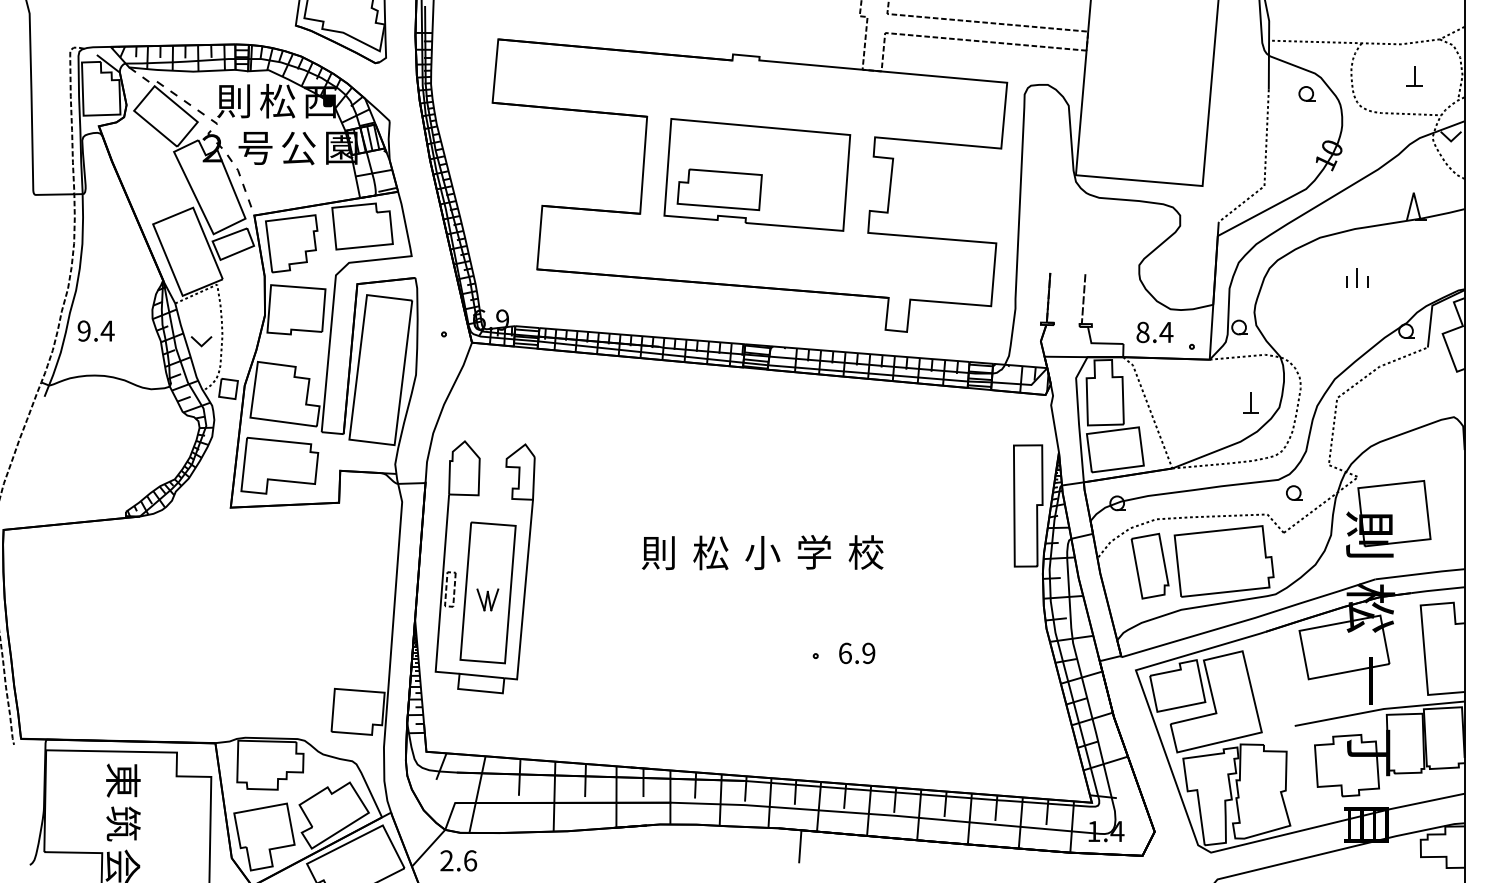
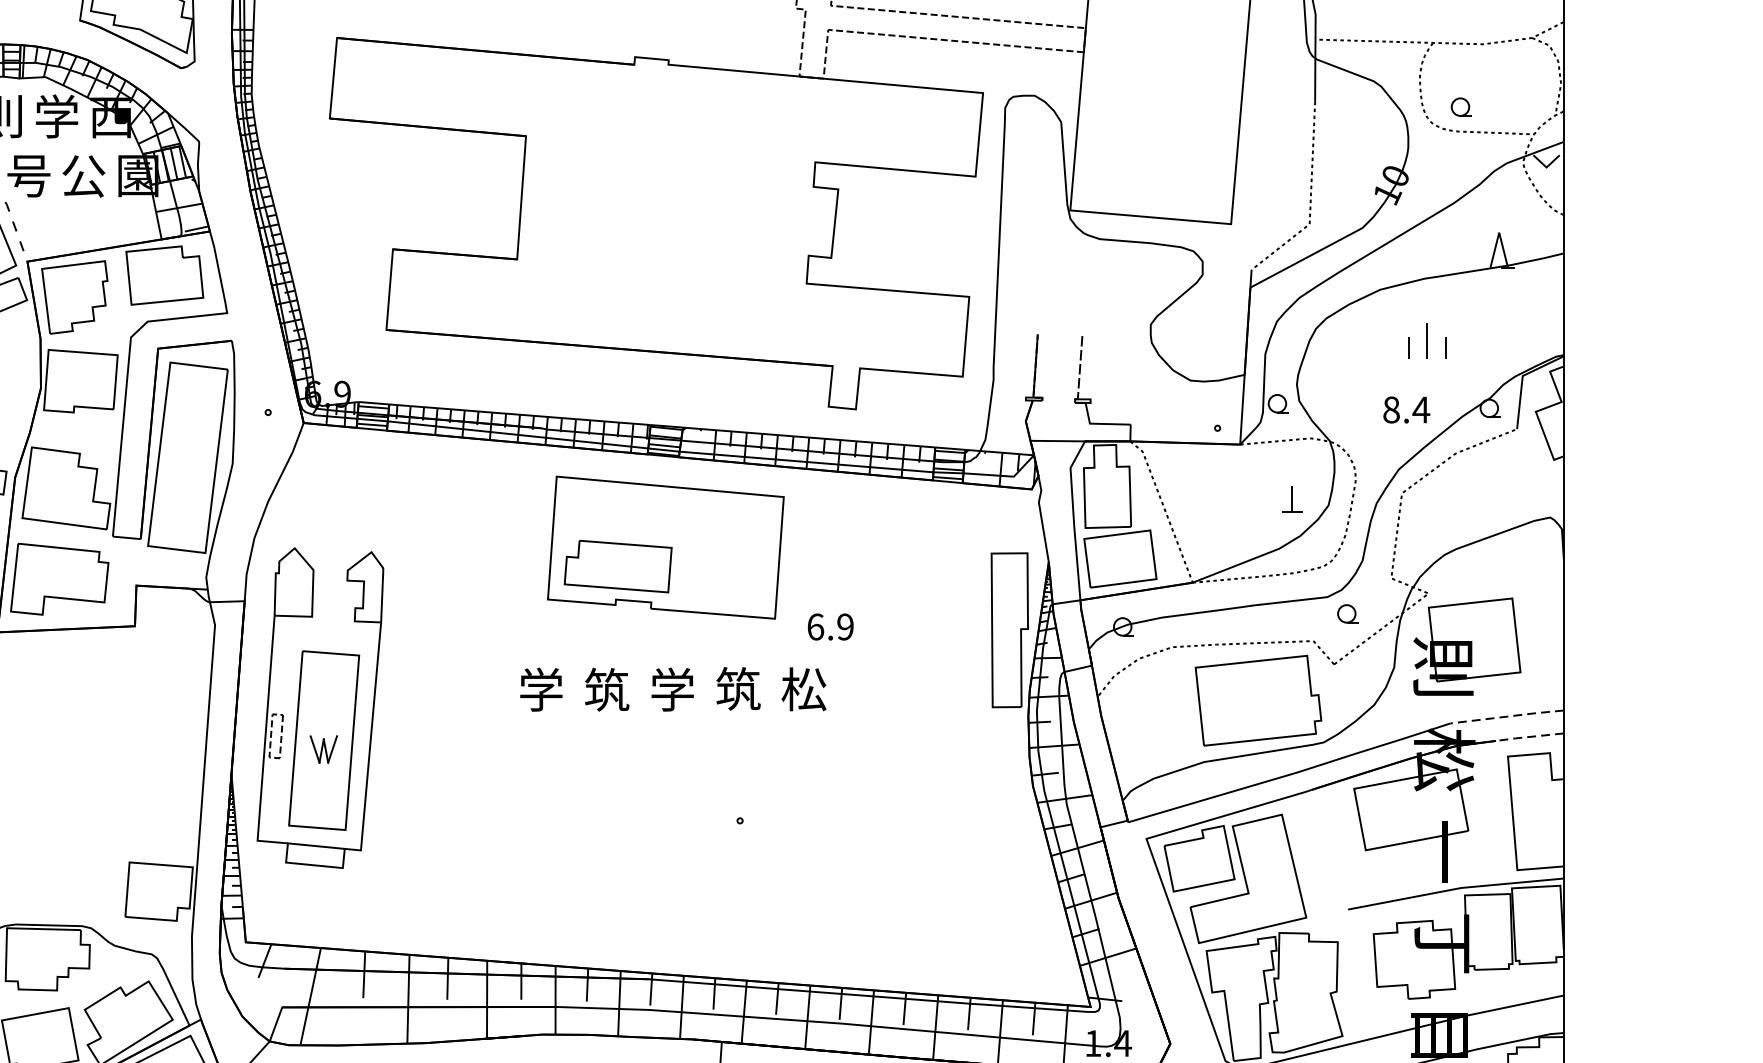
part: (1414, 76) -> (1500, 85), removed
part: (1306, 93) -> (1460, 106), moved
text: (277, 100) -> (56, 115), 松 -> 学
part: (757, 174) -> (666, 547), moved
part: (1357, 277) -> (1427, 340), size x1.4
text: (1154, 332) -> (1406, 410), moved
text: (762, 551) -> (672, 688), 小 -> 学
text: (814, 551) -> (738, 688), 学 -> 筑
text: (658, 552) -> (540, 689), 則 -> 学
text: (710, 552) -> (606, 689), 松 -> 筑
text: (865, 552) -> (803, 689), 校 -> 松
part: (1149, 565) -> (1163, 705), removed
line: (1420, 574) -> (1507, 717), solid -> dashed
line: (1437, 590) -> (1529, 737), solid -> dashed
text: (857, 653) -> (831, 627), moved

